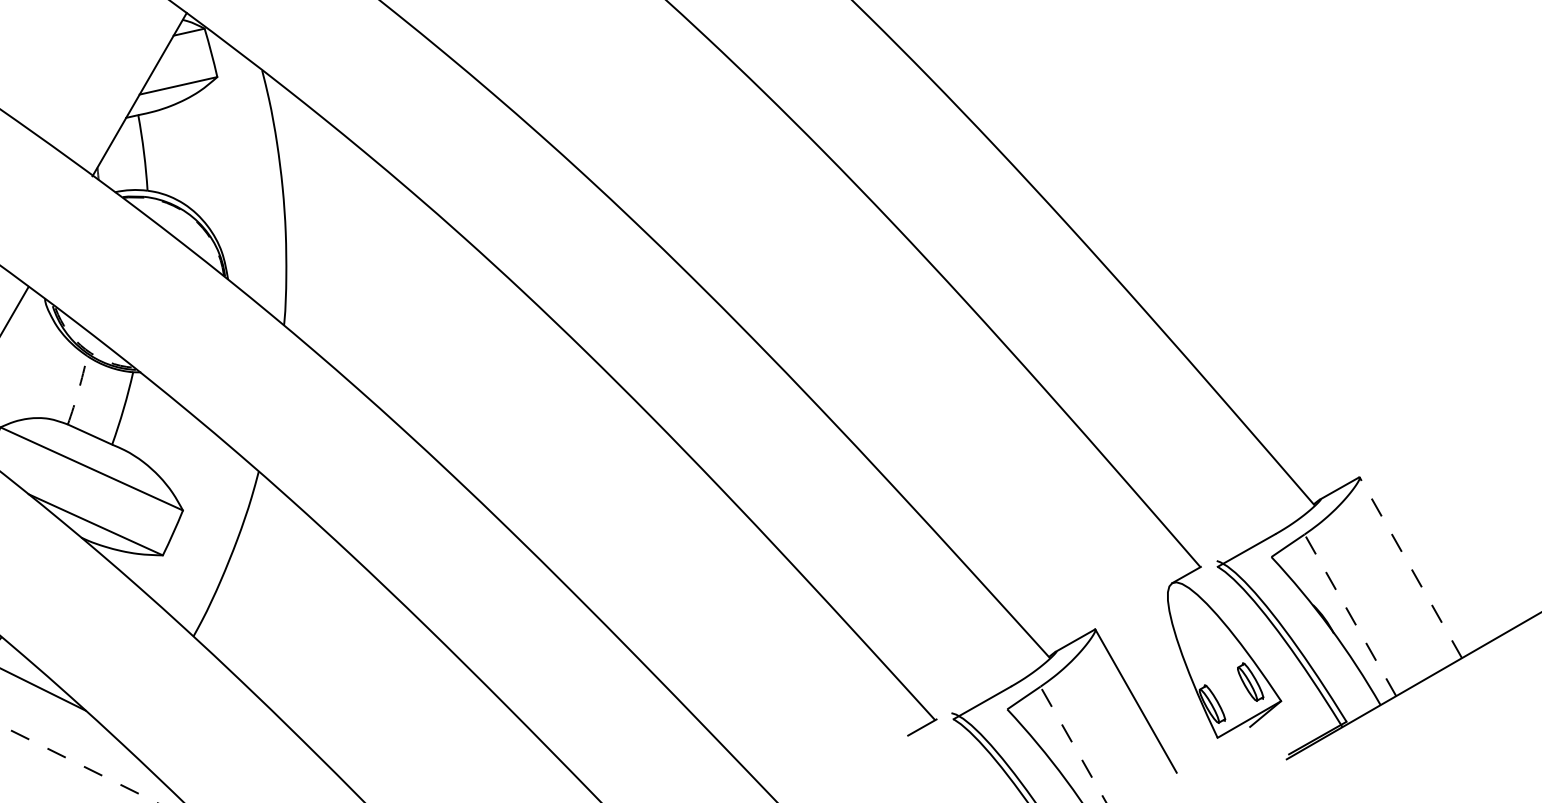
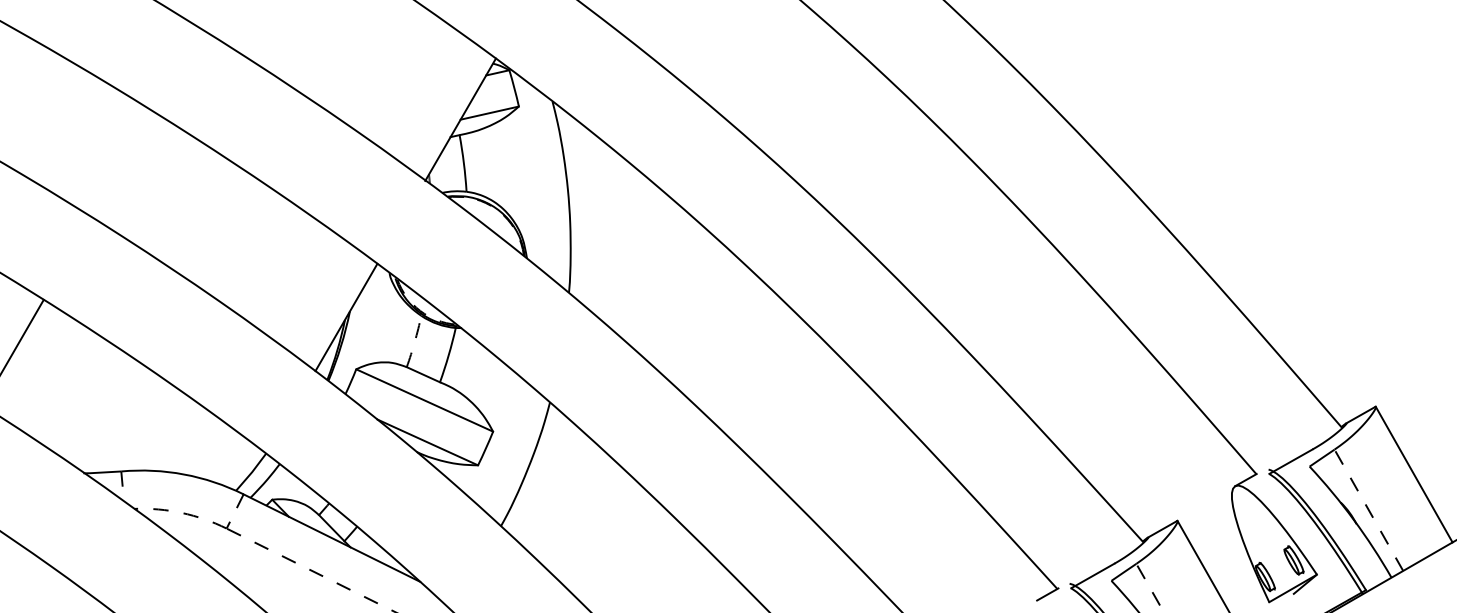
line: (1409, 567) -> (1413, 474), dashed -> solid

